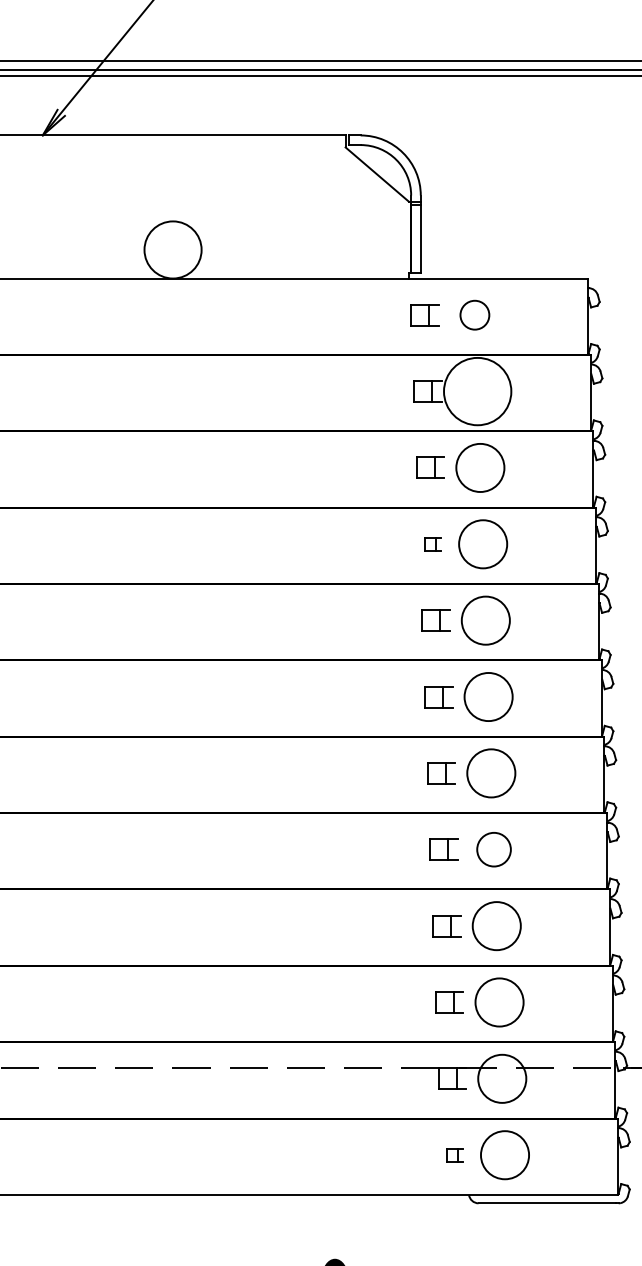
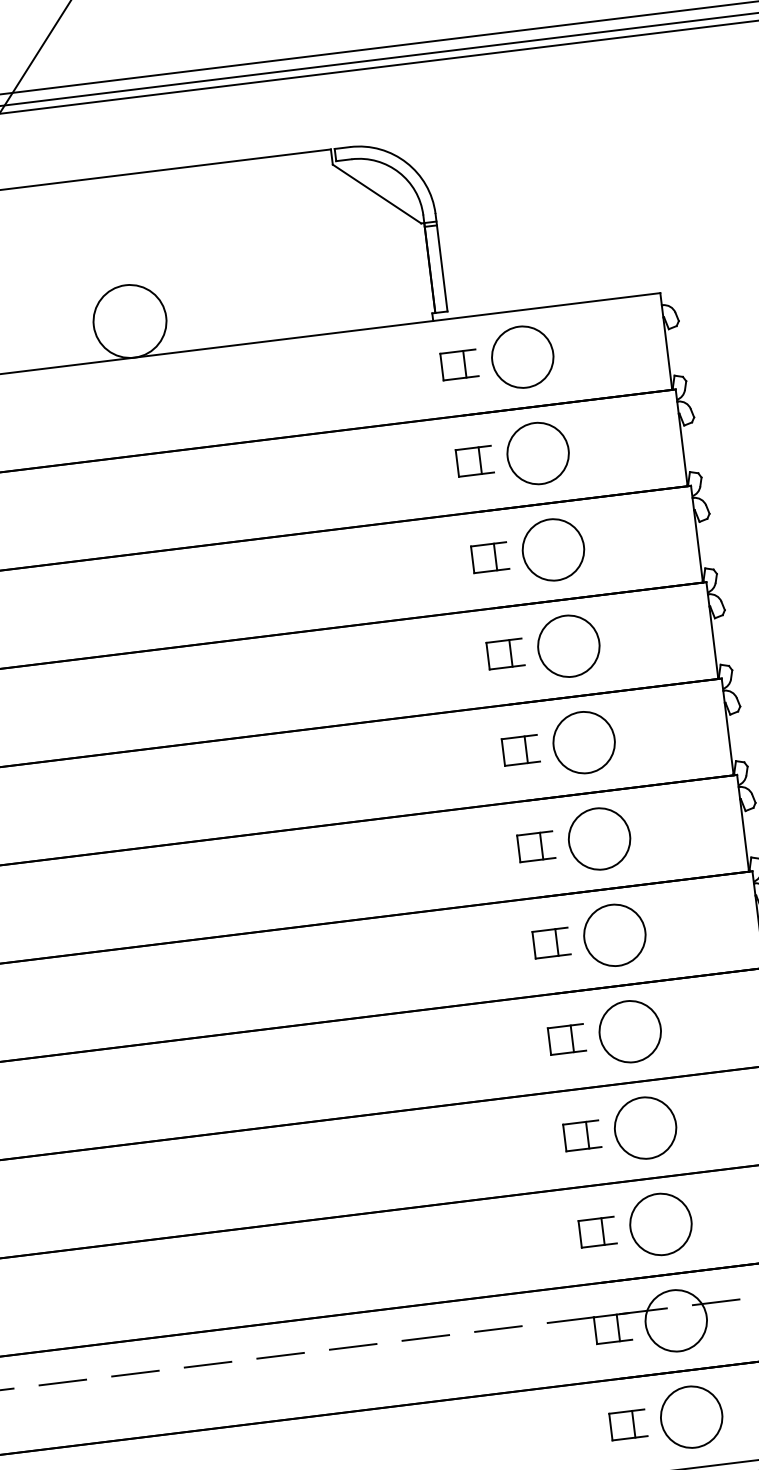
circle: (474, 315) -> (522, 357), size x1.67
circle: (477, 391) -> (537, 453), size x0.71
part: (432, 544) -> (504, 654), size x1.67
circle: (493, 849) -> (629, 1031), size x1.43
part: (454, 1155) -> (627, 1425), size x1.67

